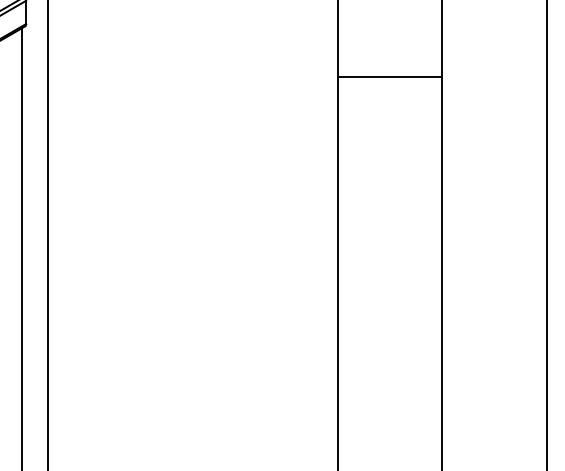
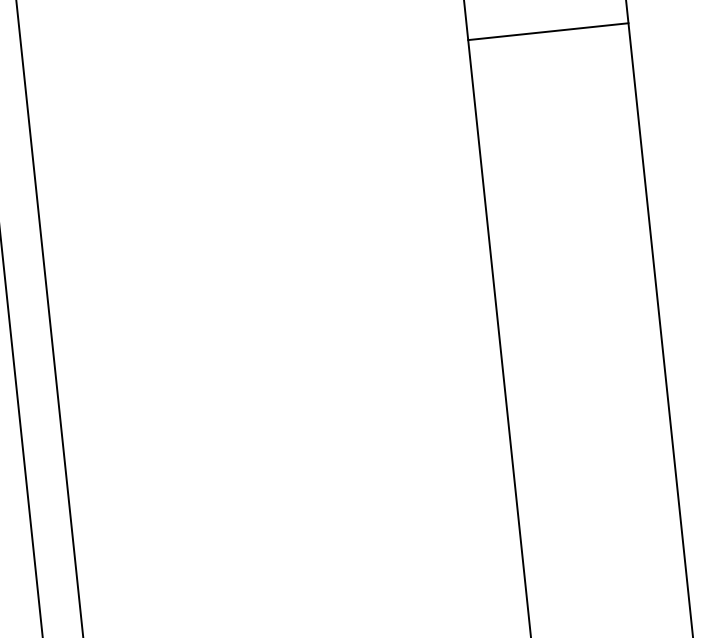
line: (389, 76) -> (547, 31), moved

